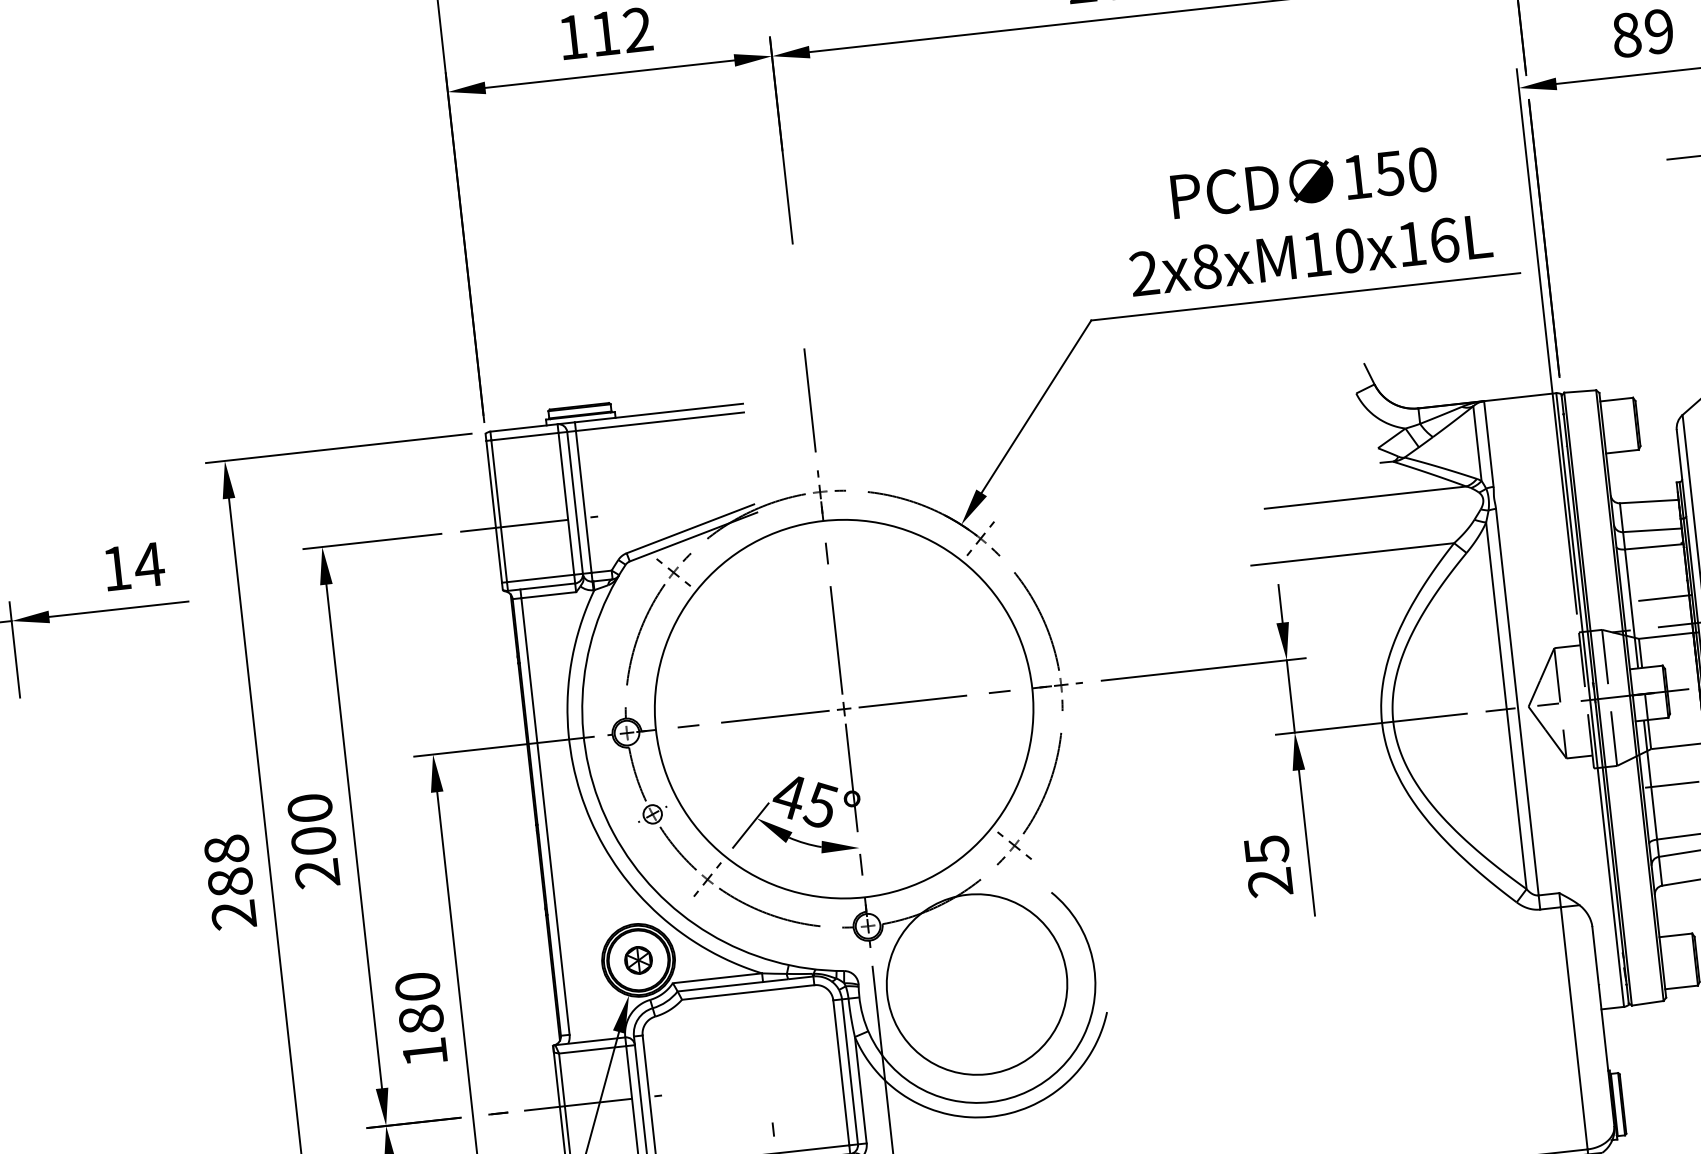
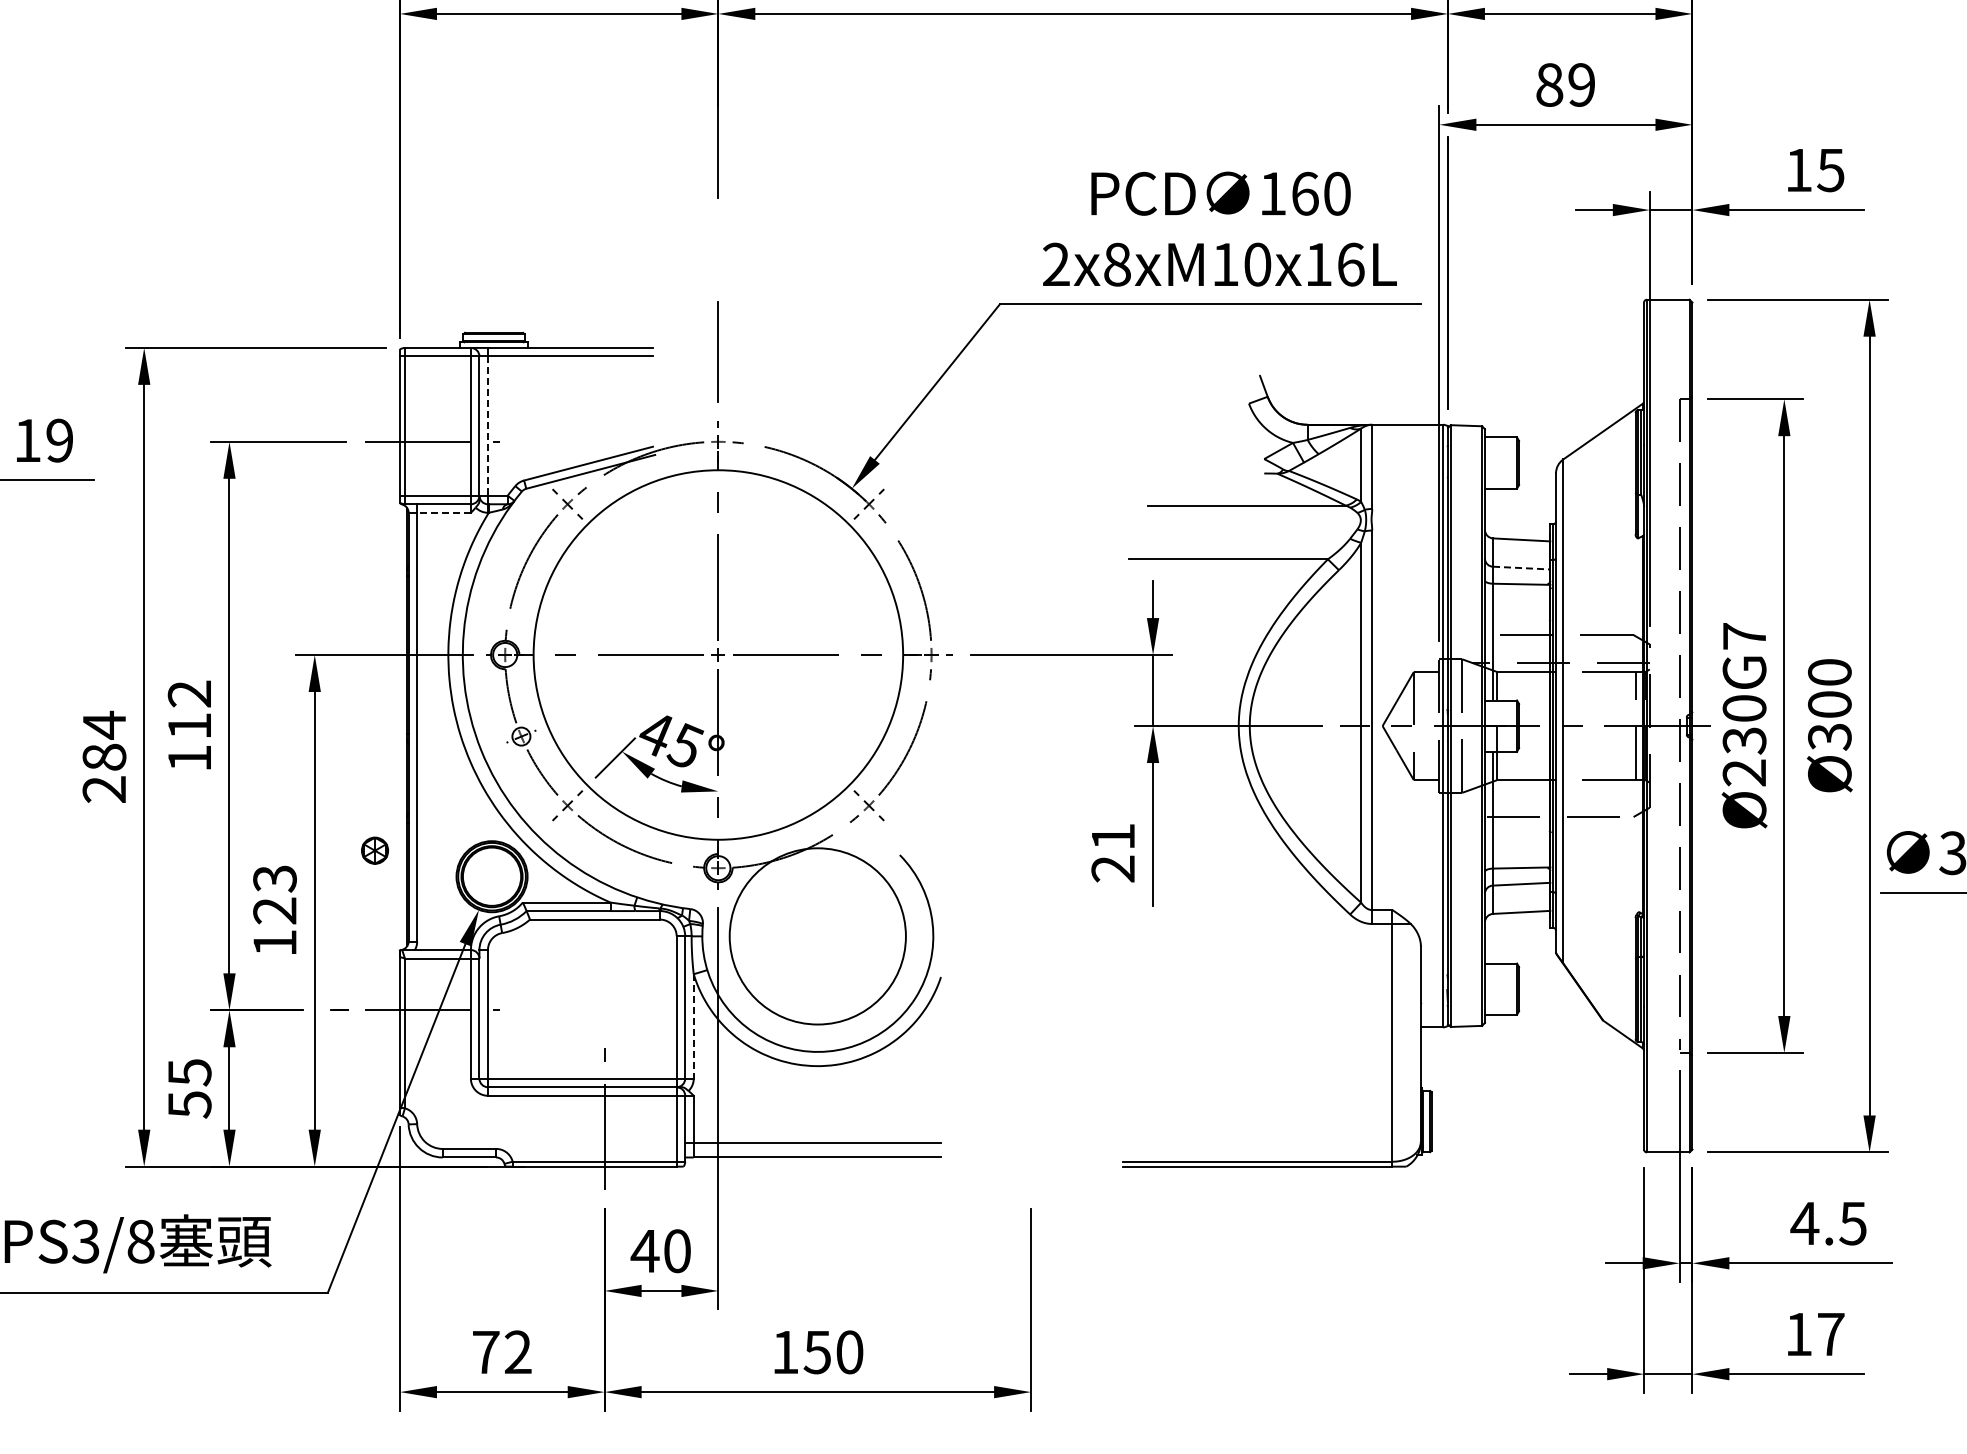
text: (1389, 173) -> (1304, 193), 150 -> 160
line: (583, 502) -> (487, 426), solid -> dashed
line: (1652, 530) -> (1521, 568), solid -> dashed
text: (149, 564) -> (59, 440), 14 -> 19
line: (549, 594) -> (444, 512), solid -> dashed
text: (313, 840) -> (189, 725), 200 -> 112
text: (226, 848) -> (104, 724), 288 -> 284
text: (1266, 849) -> (1113, 836), 25 -> 21
part: (637, 960) -> (374, 850), moved
text: (419, 1002) -> (274, 894), 180 -> 123
line: (860, 1090) -> (693, 1026), solid -> dashed

